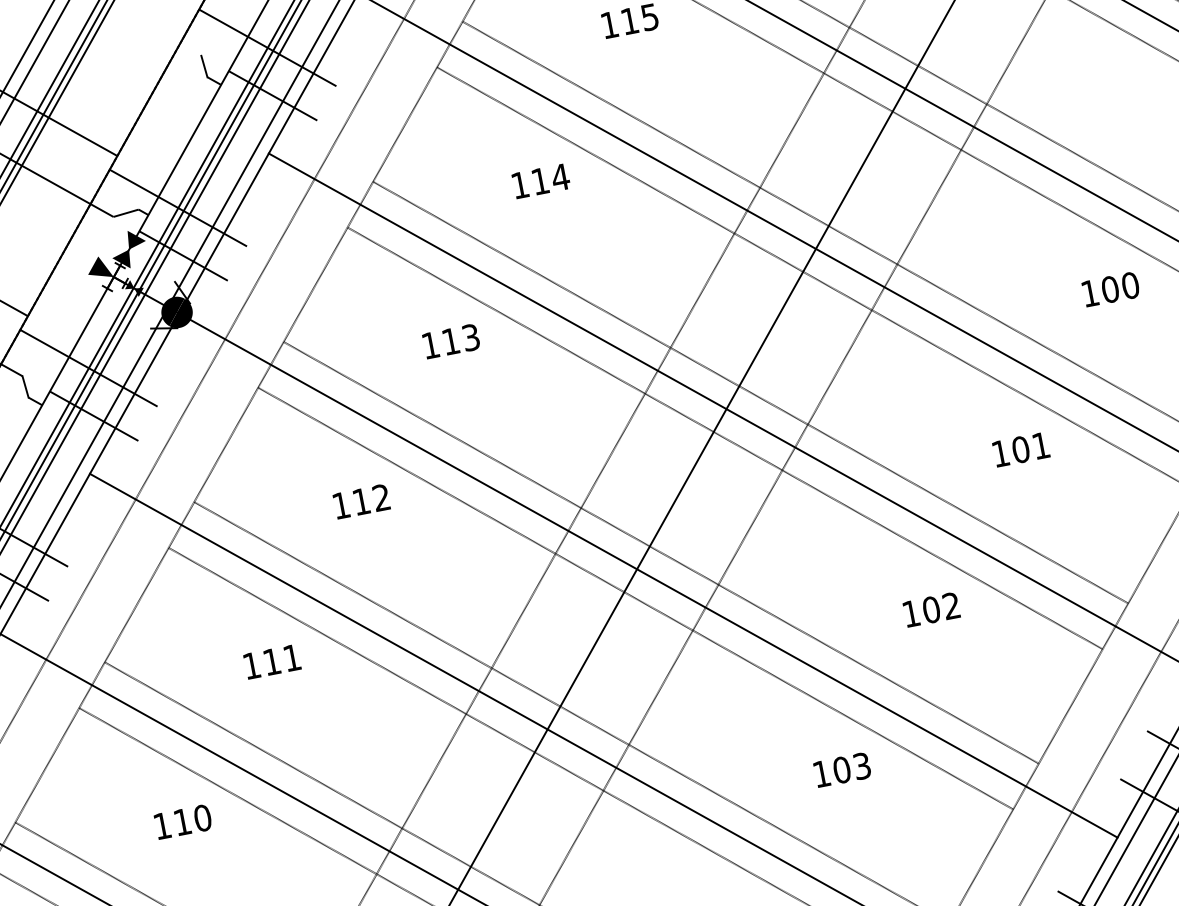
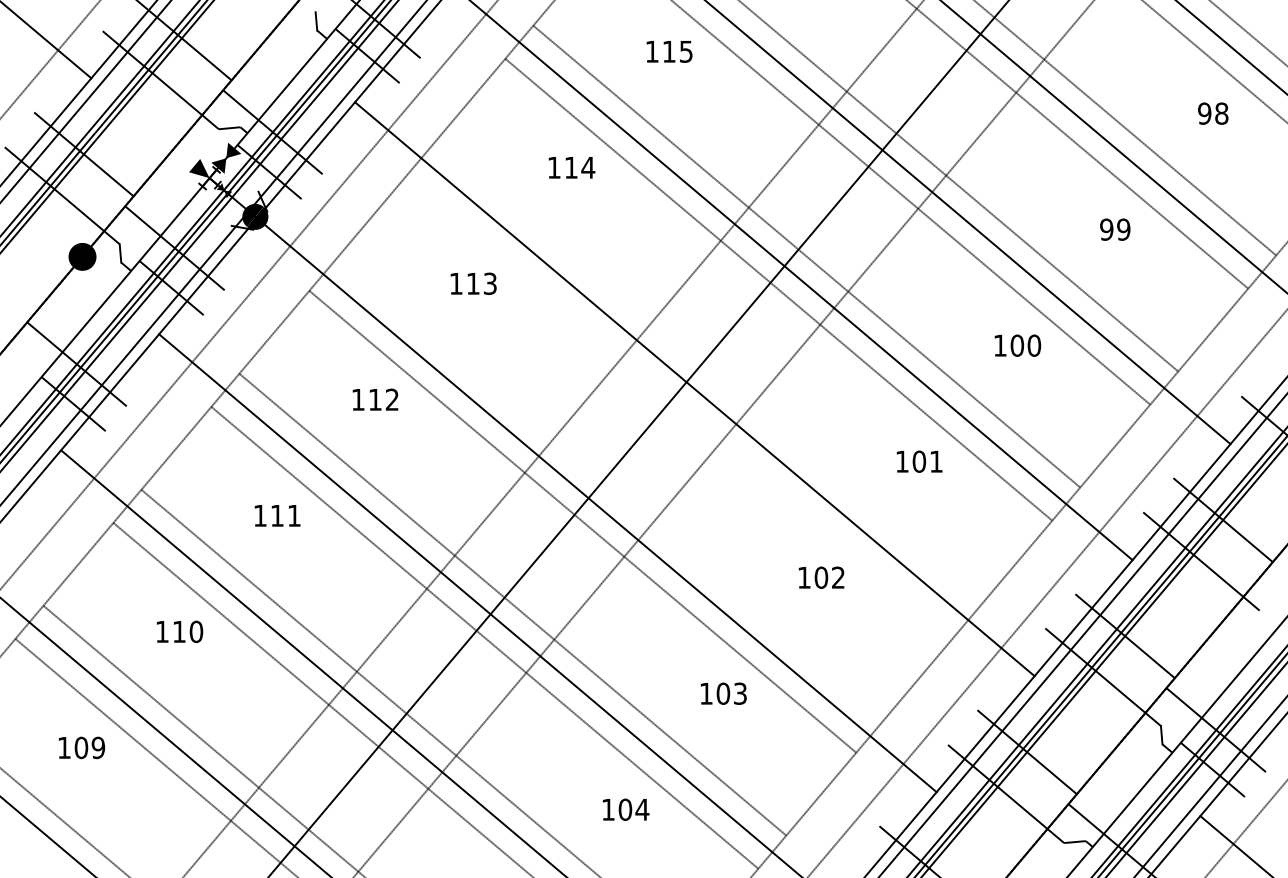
line: (750, 392) -> (708, 372), removed
line: (724, 438) -> (680, 405), removed
line: (660, 552) -> (610, 488), removed

